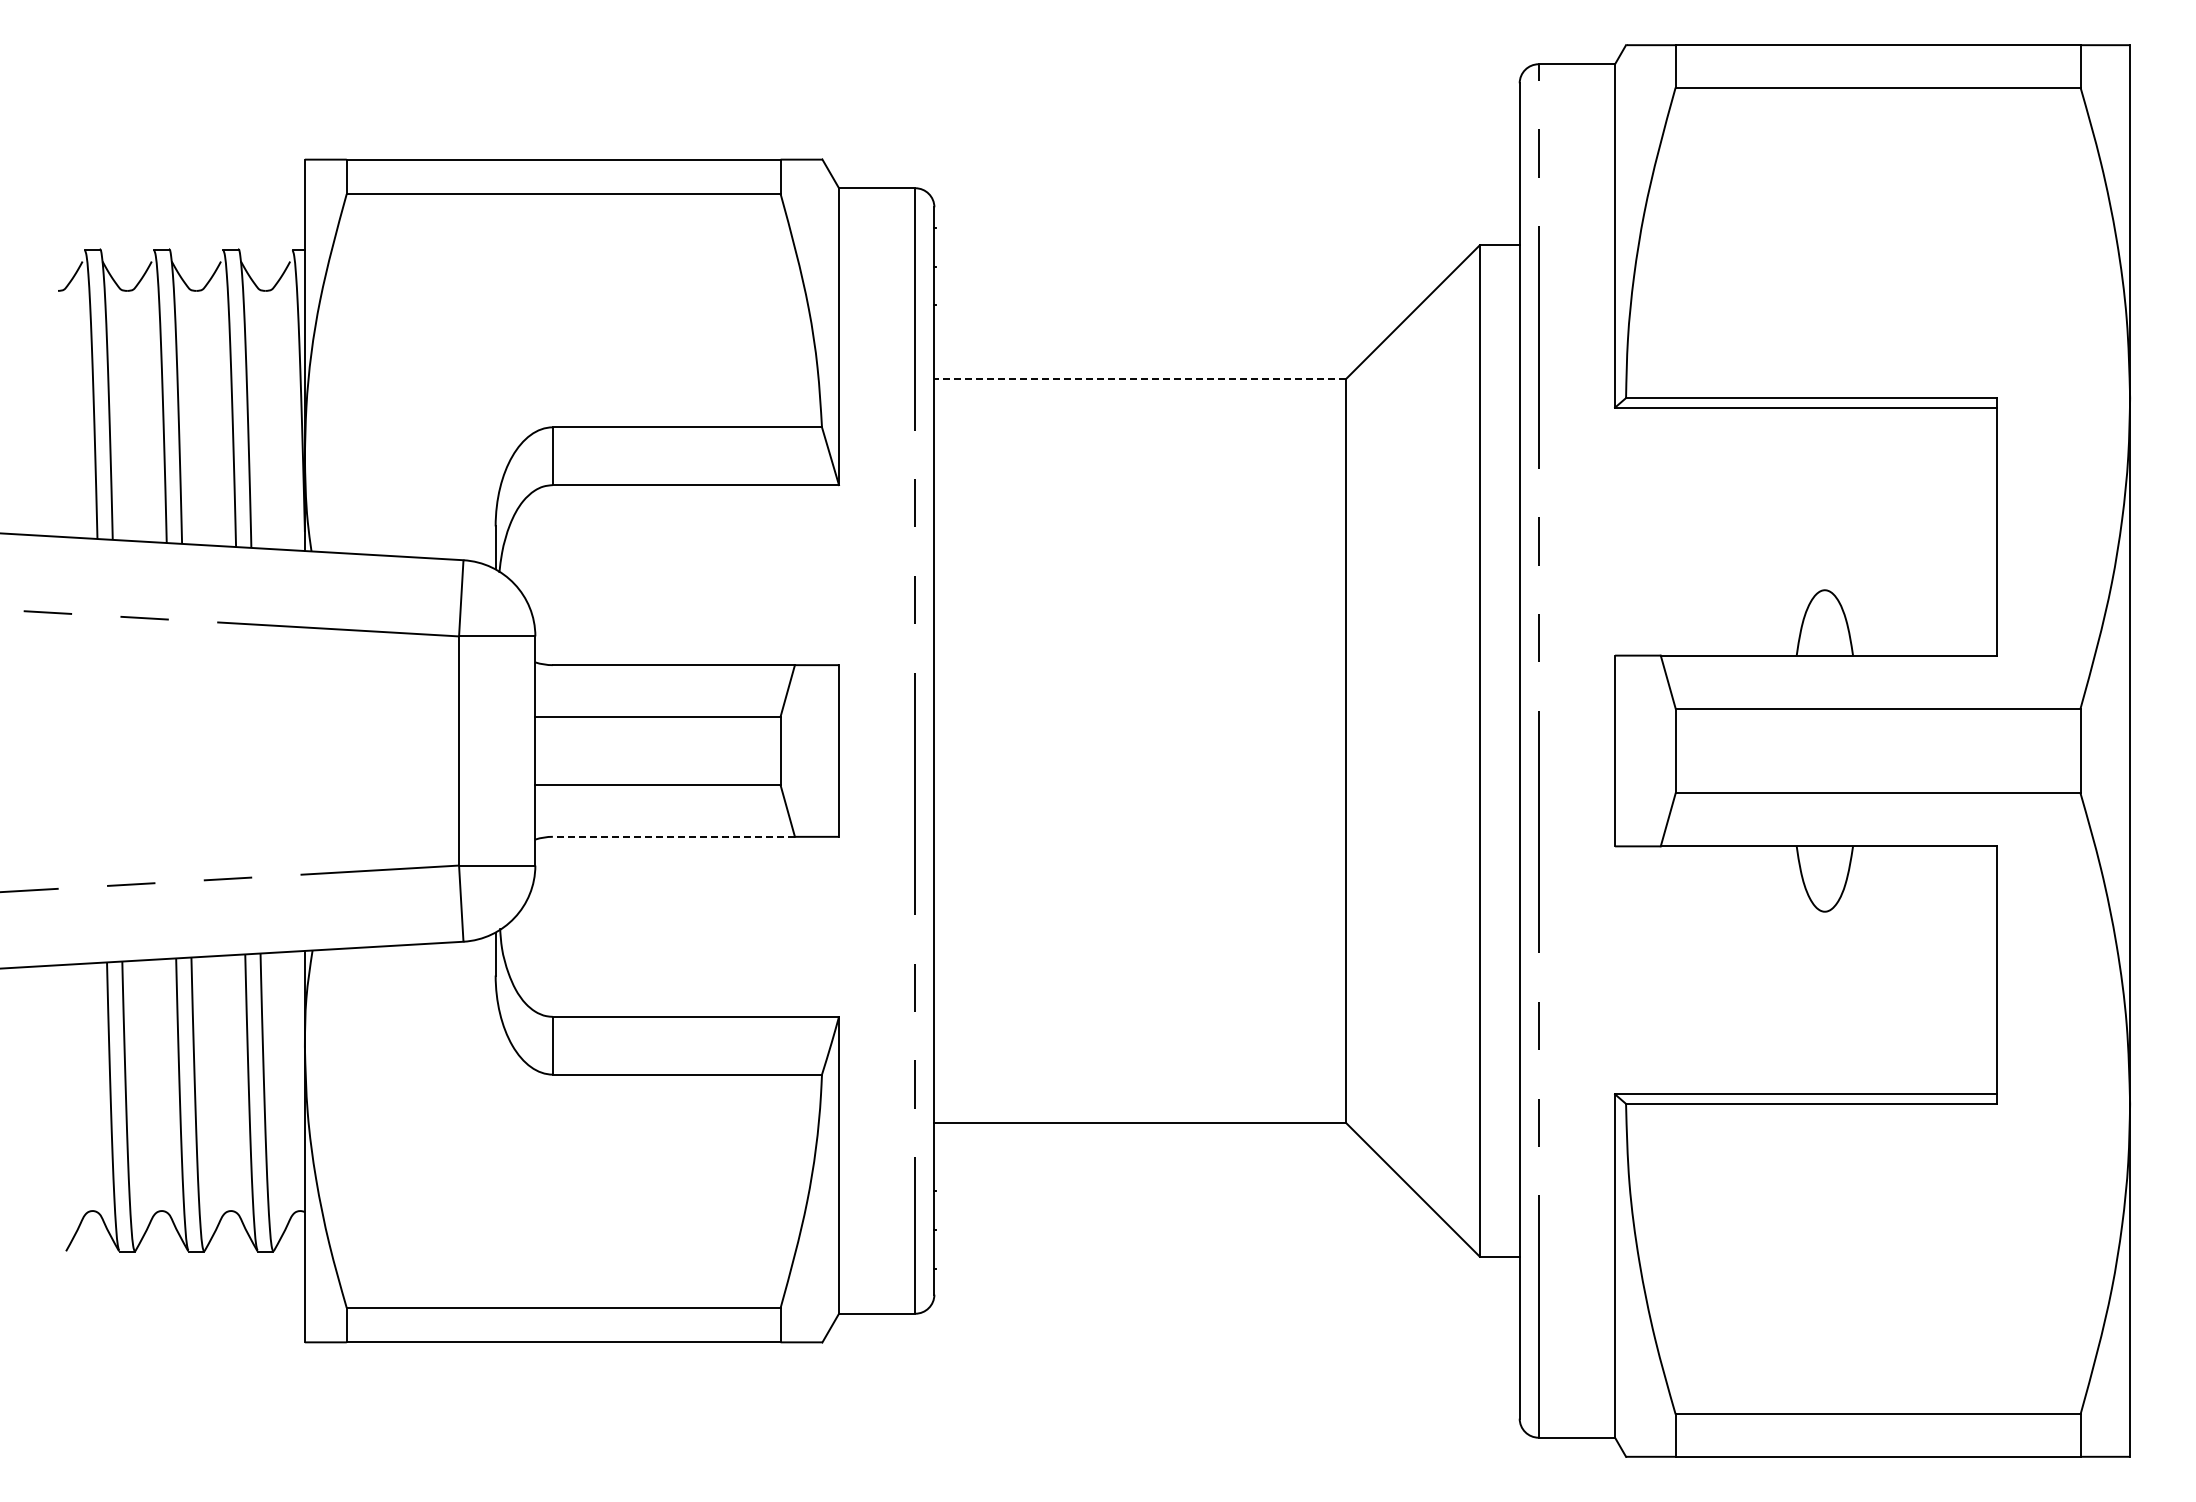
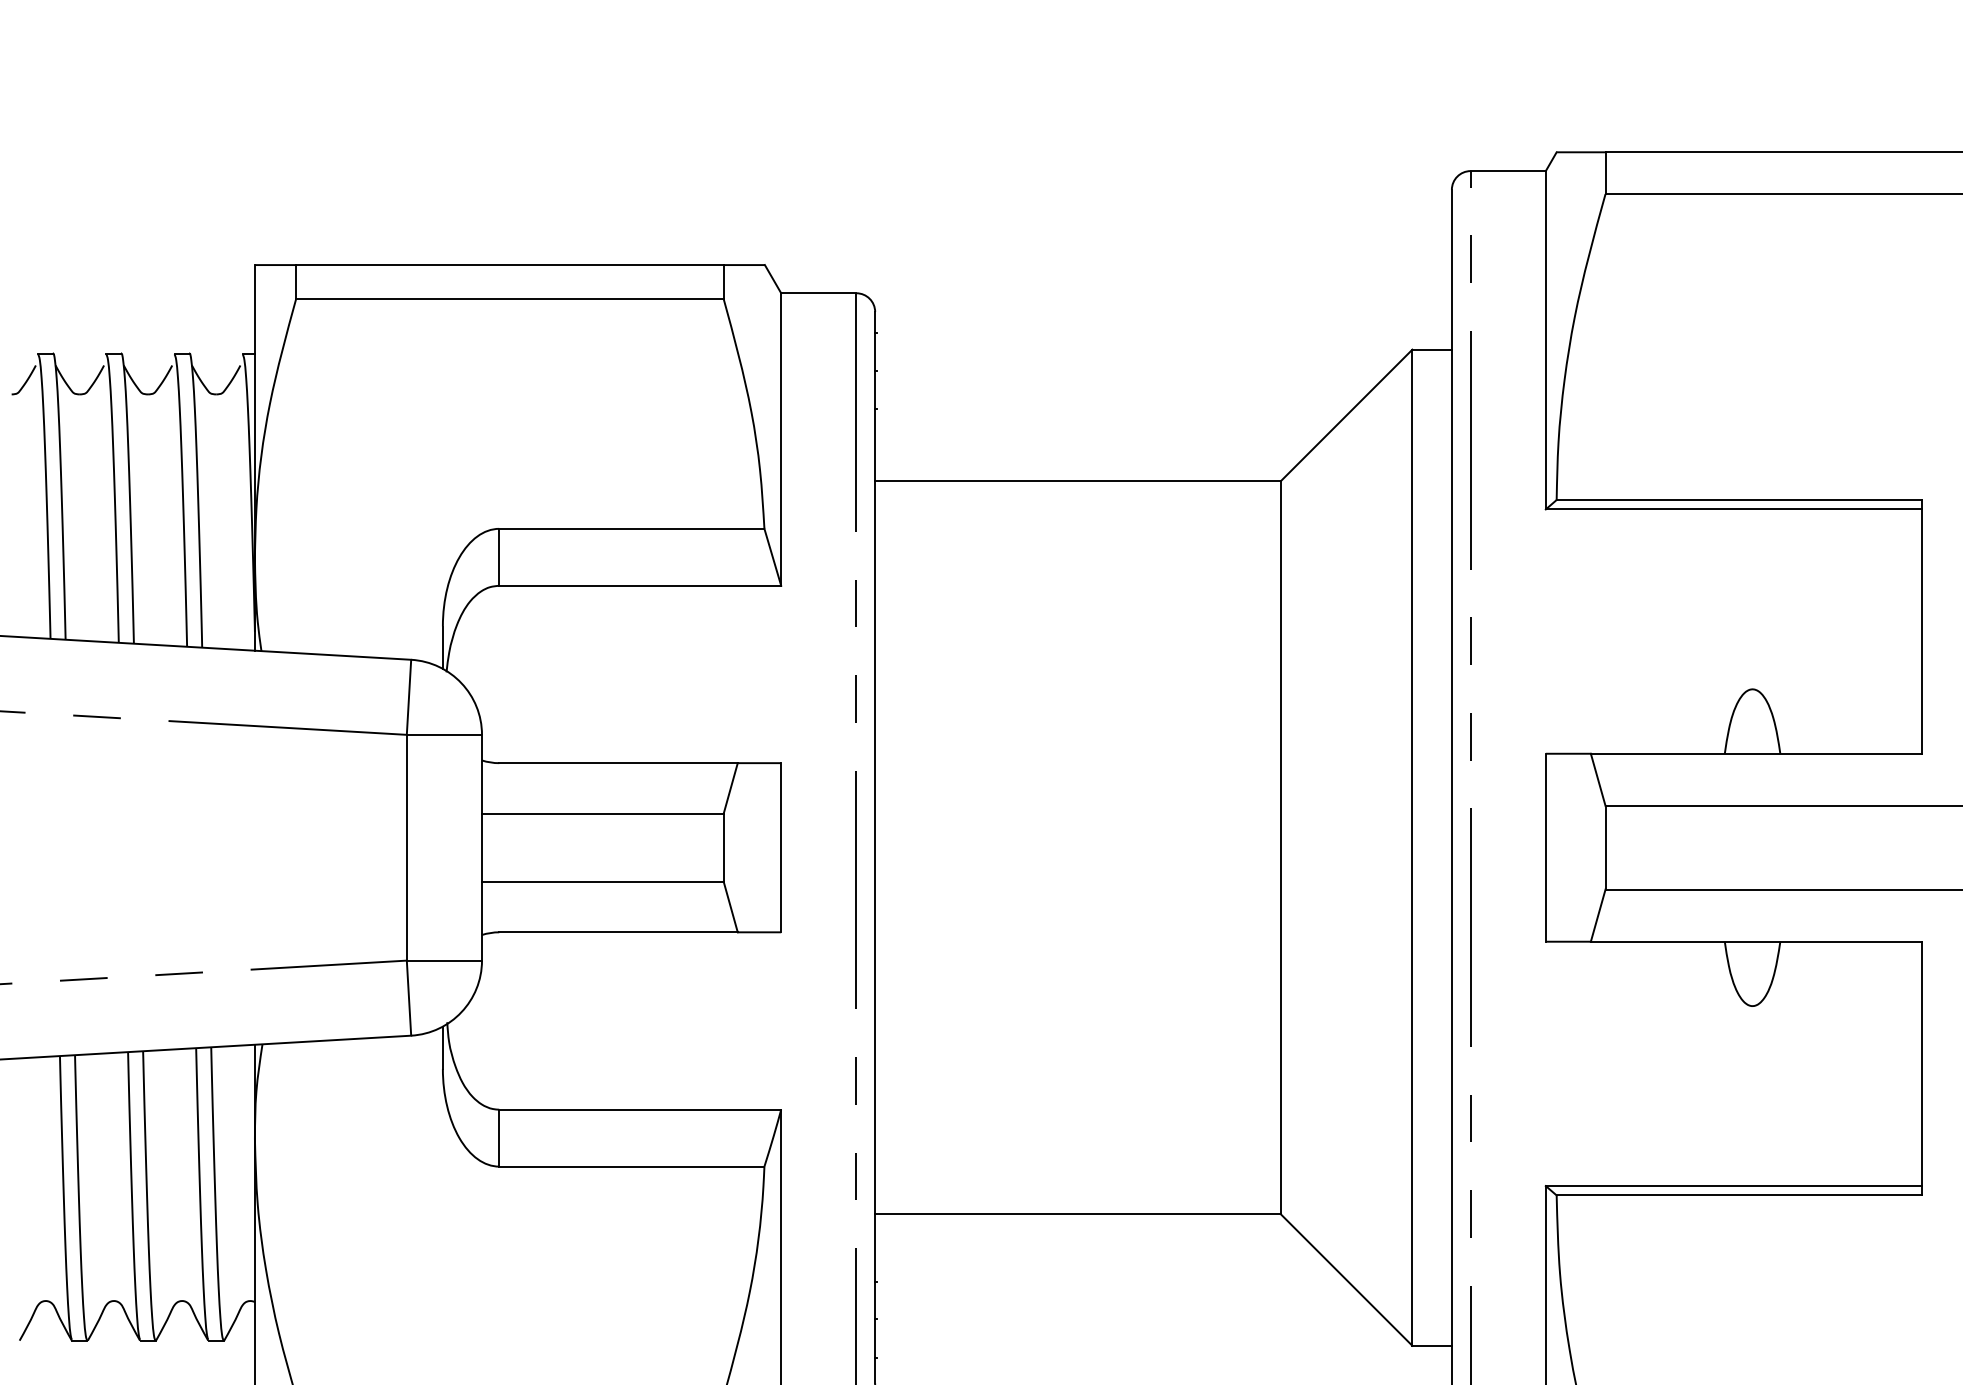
line: (1140, 379) -> (1078, 481), dashed -> solid
line: (673, 836) -> (618, 931), dashed -> solid

